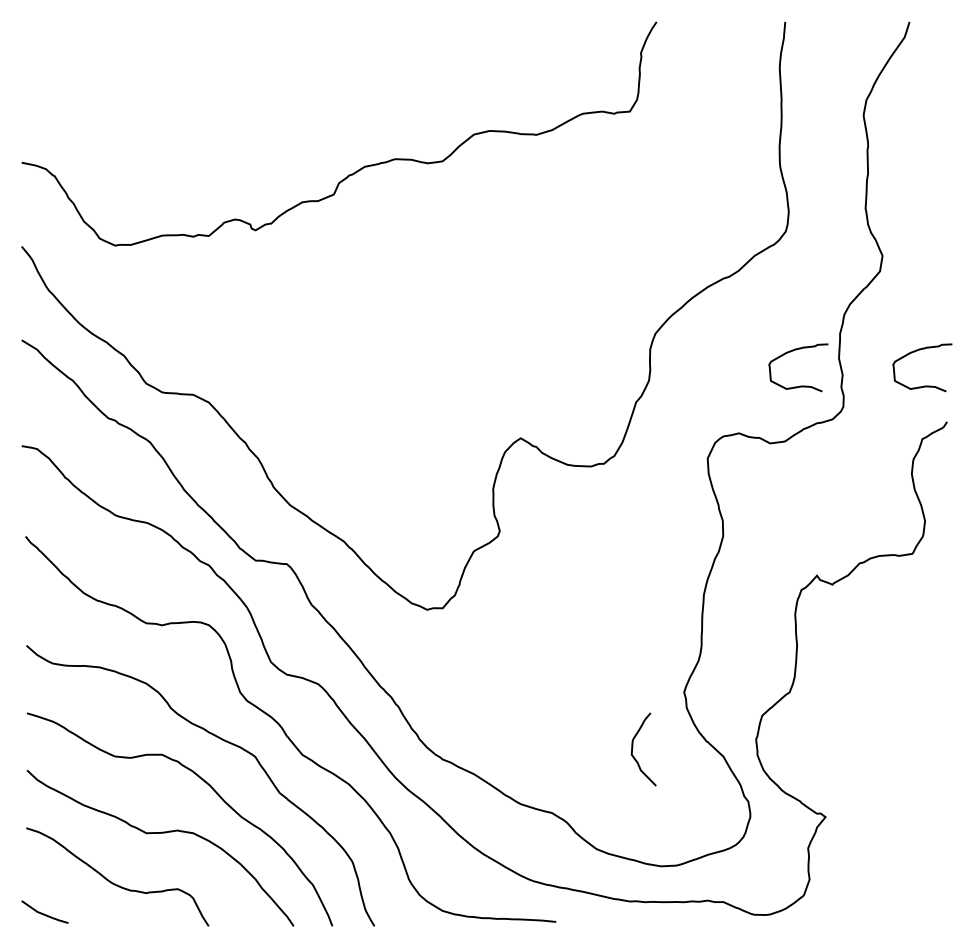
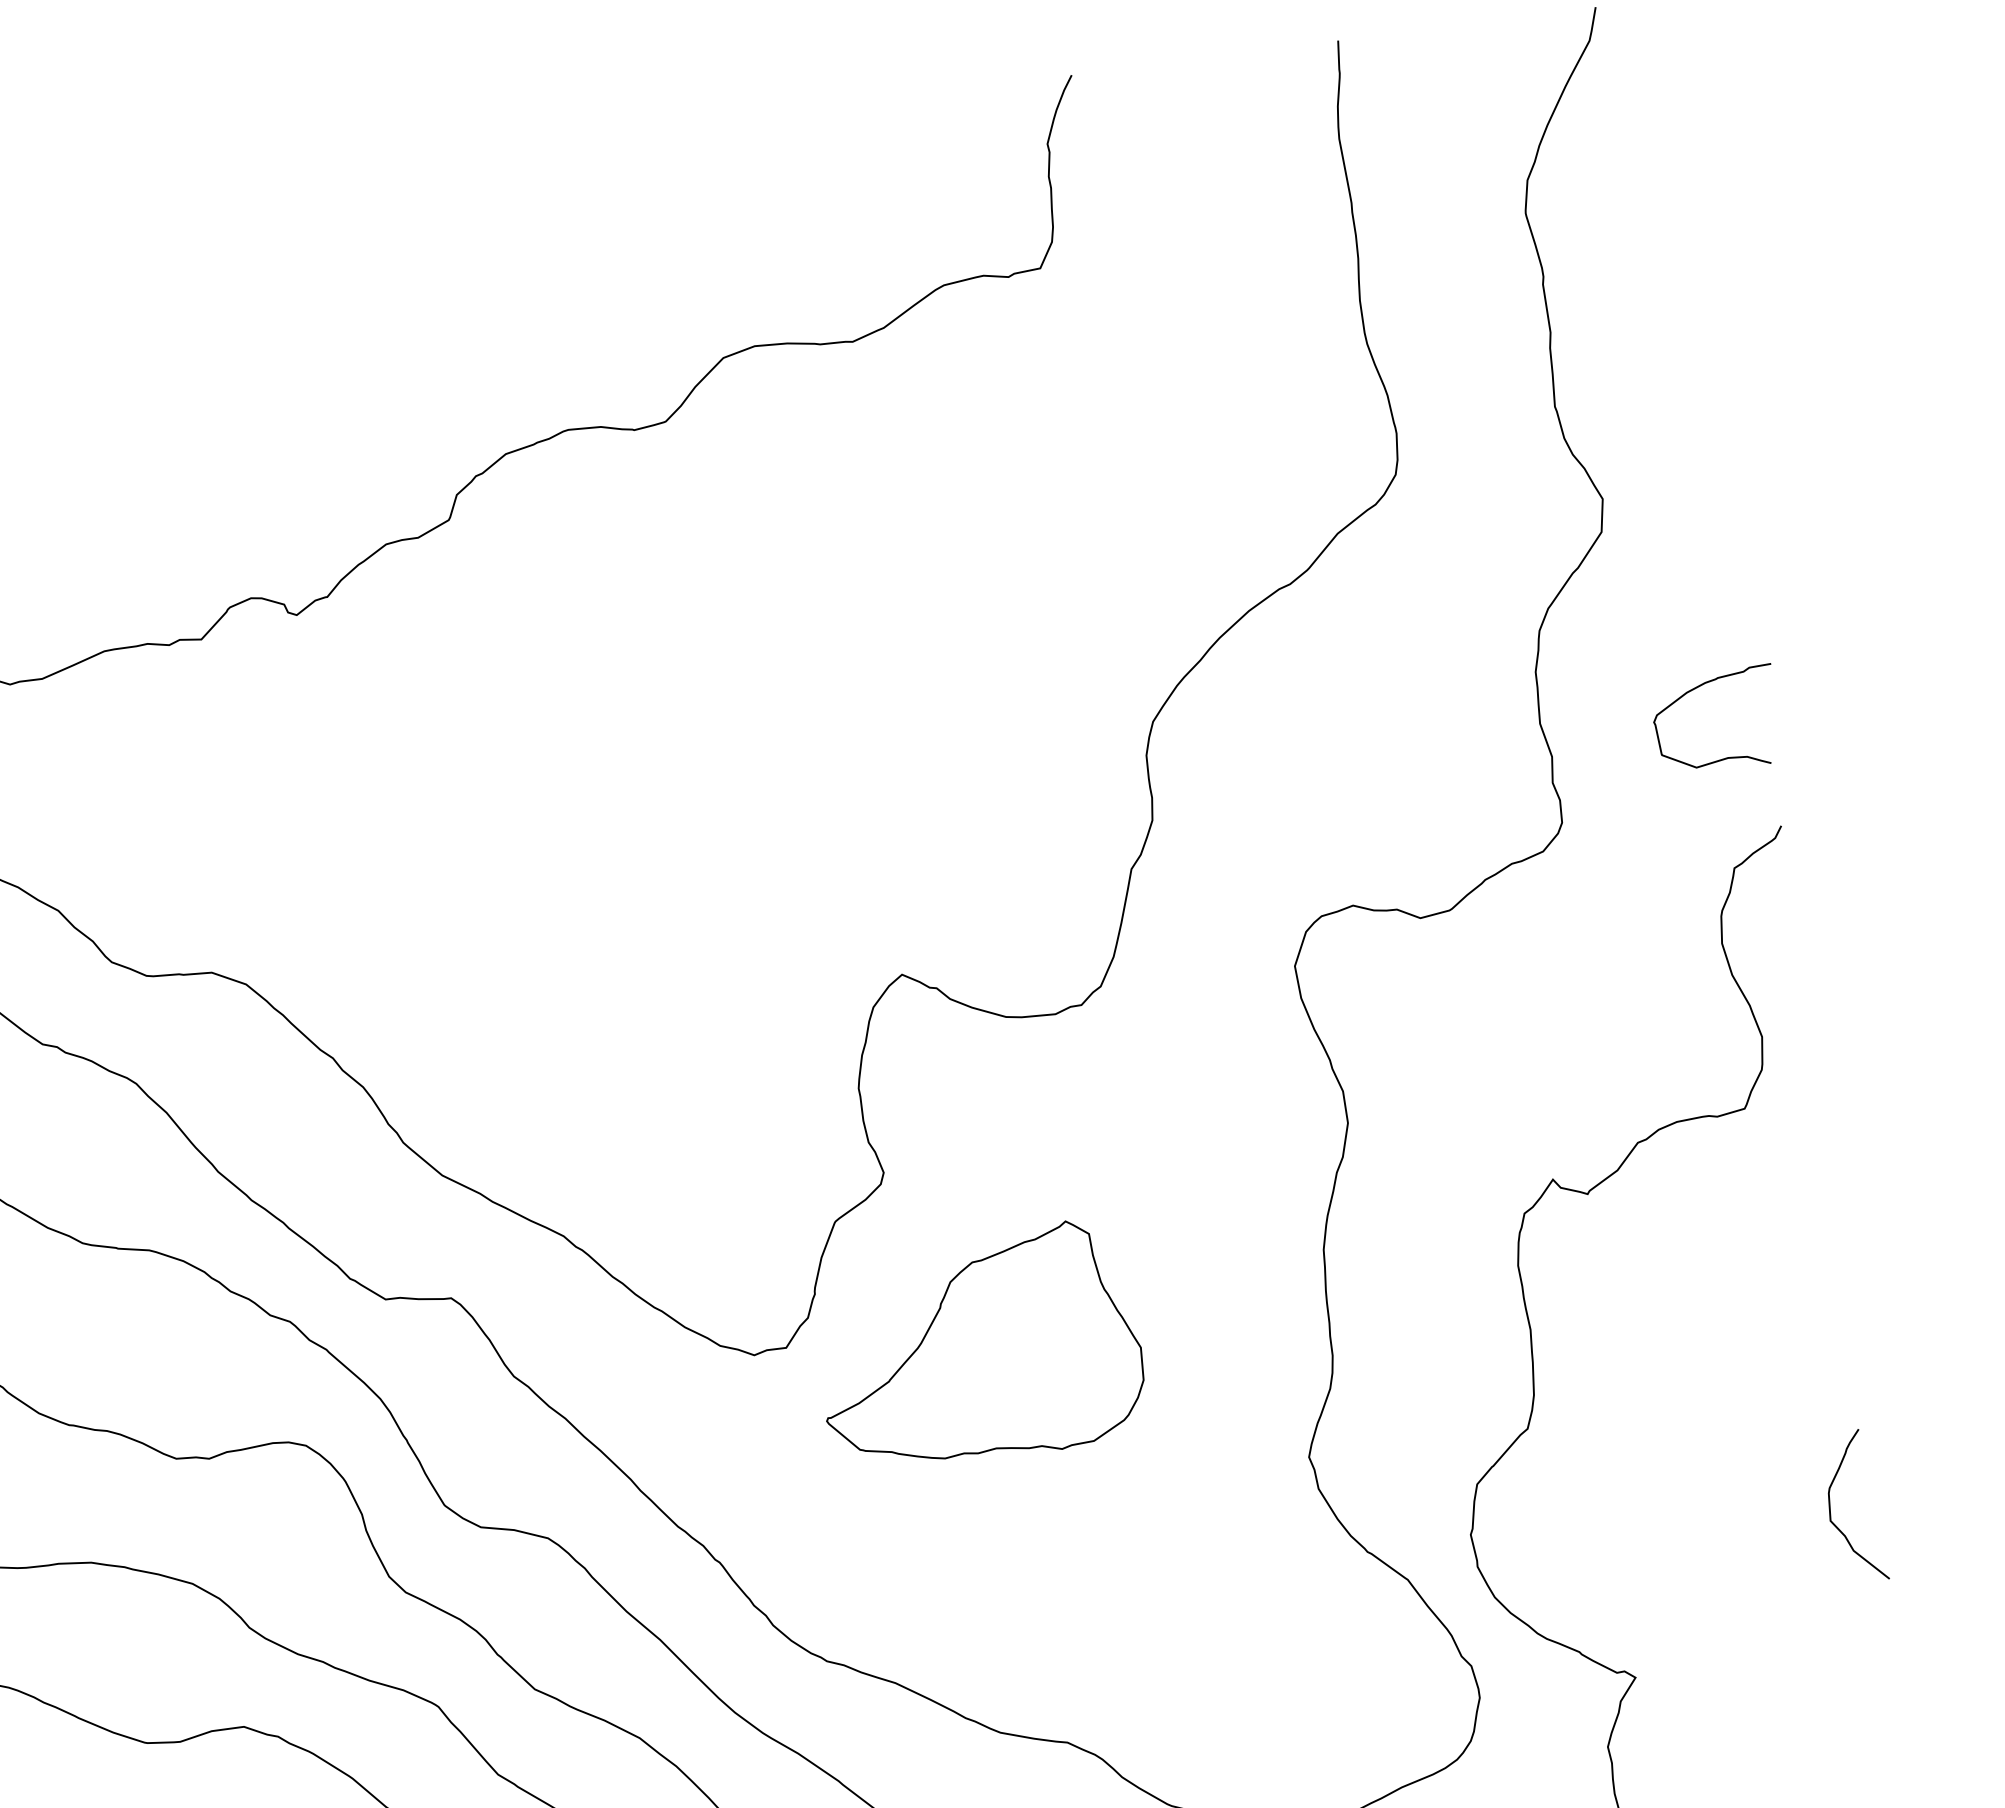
curve: (793, 351) -> (1443, 721), removed
part: (533, 619) -> (977, 1346), added
curve: (633, 748) -> (1832, 1507), moved

